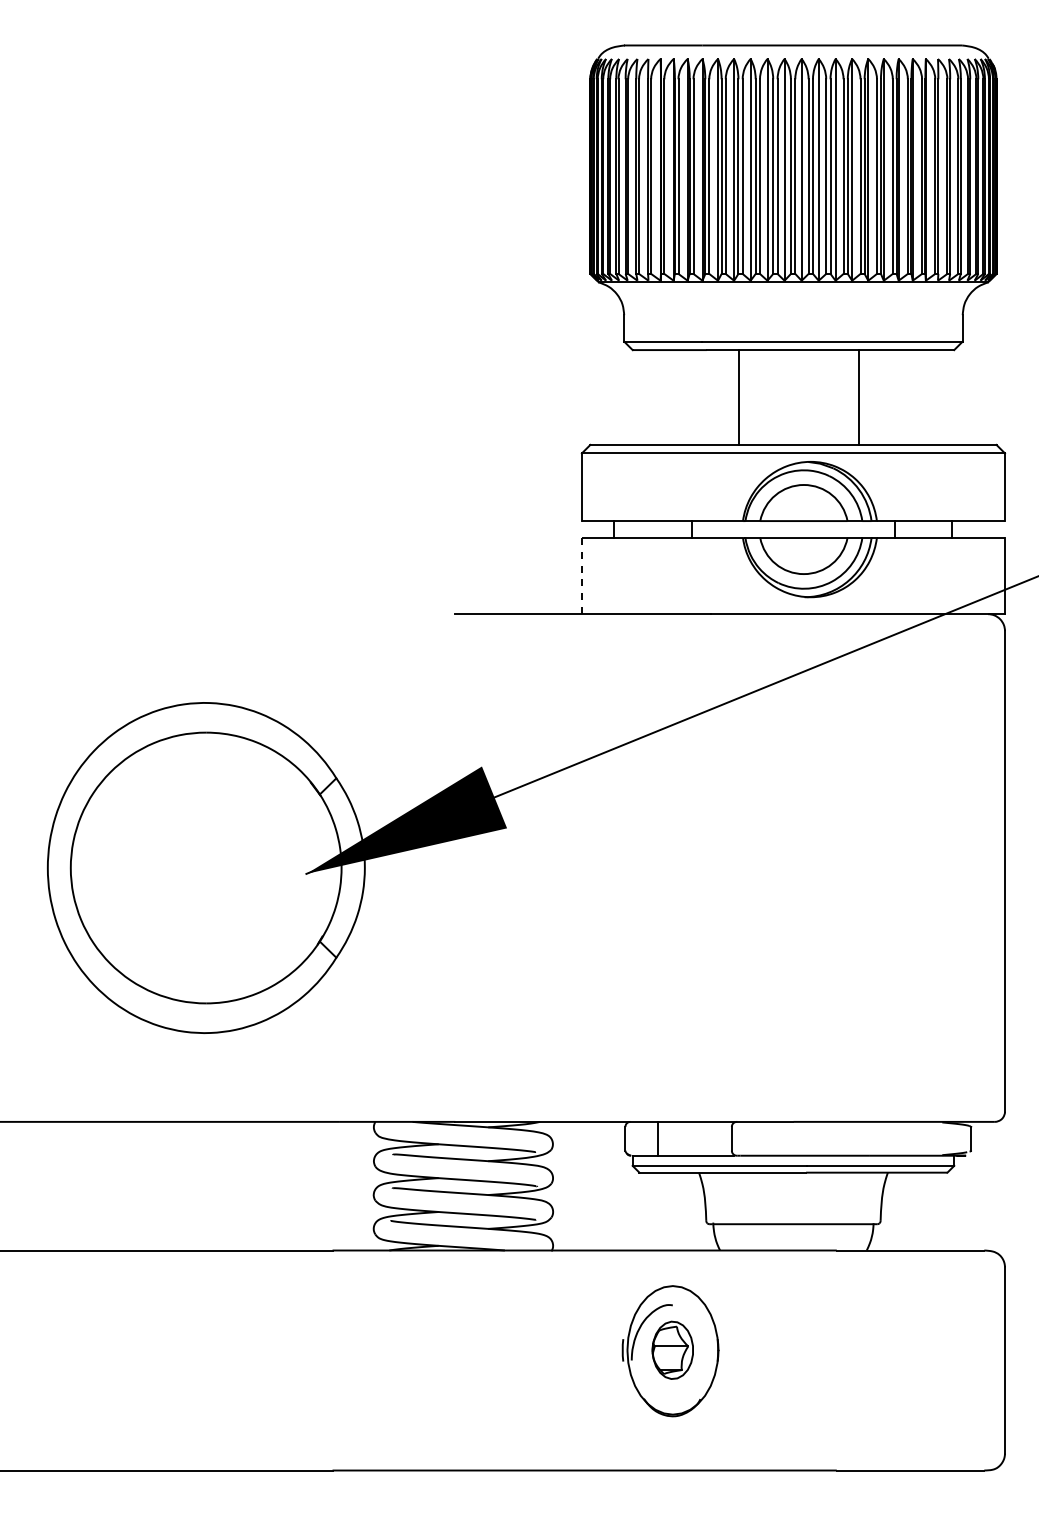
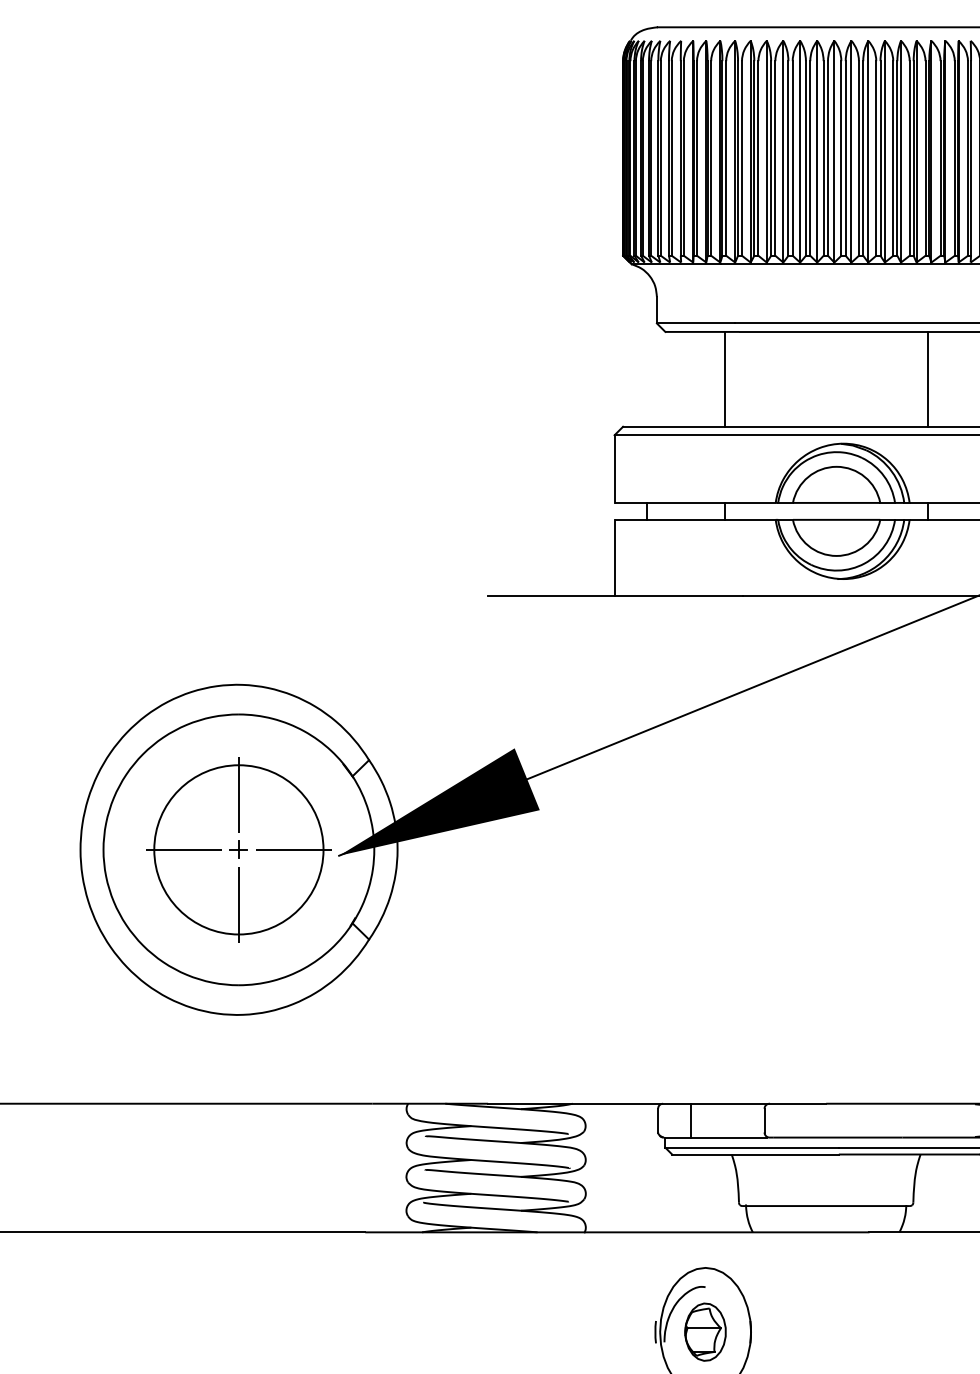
line: (738, 397) -> (724, 379), moved
line: (859, 397) -> (928, 379), moved
line: (581, 576) -> (614, 558), dashed -> solid
part: (205, 867) -> (238, 849), added

